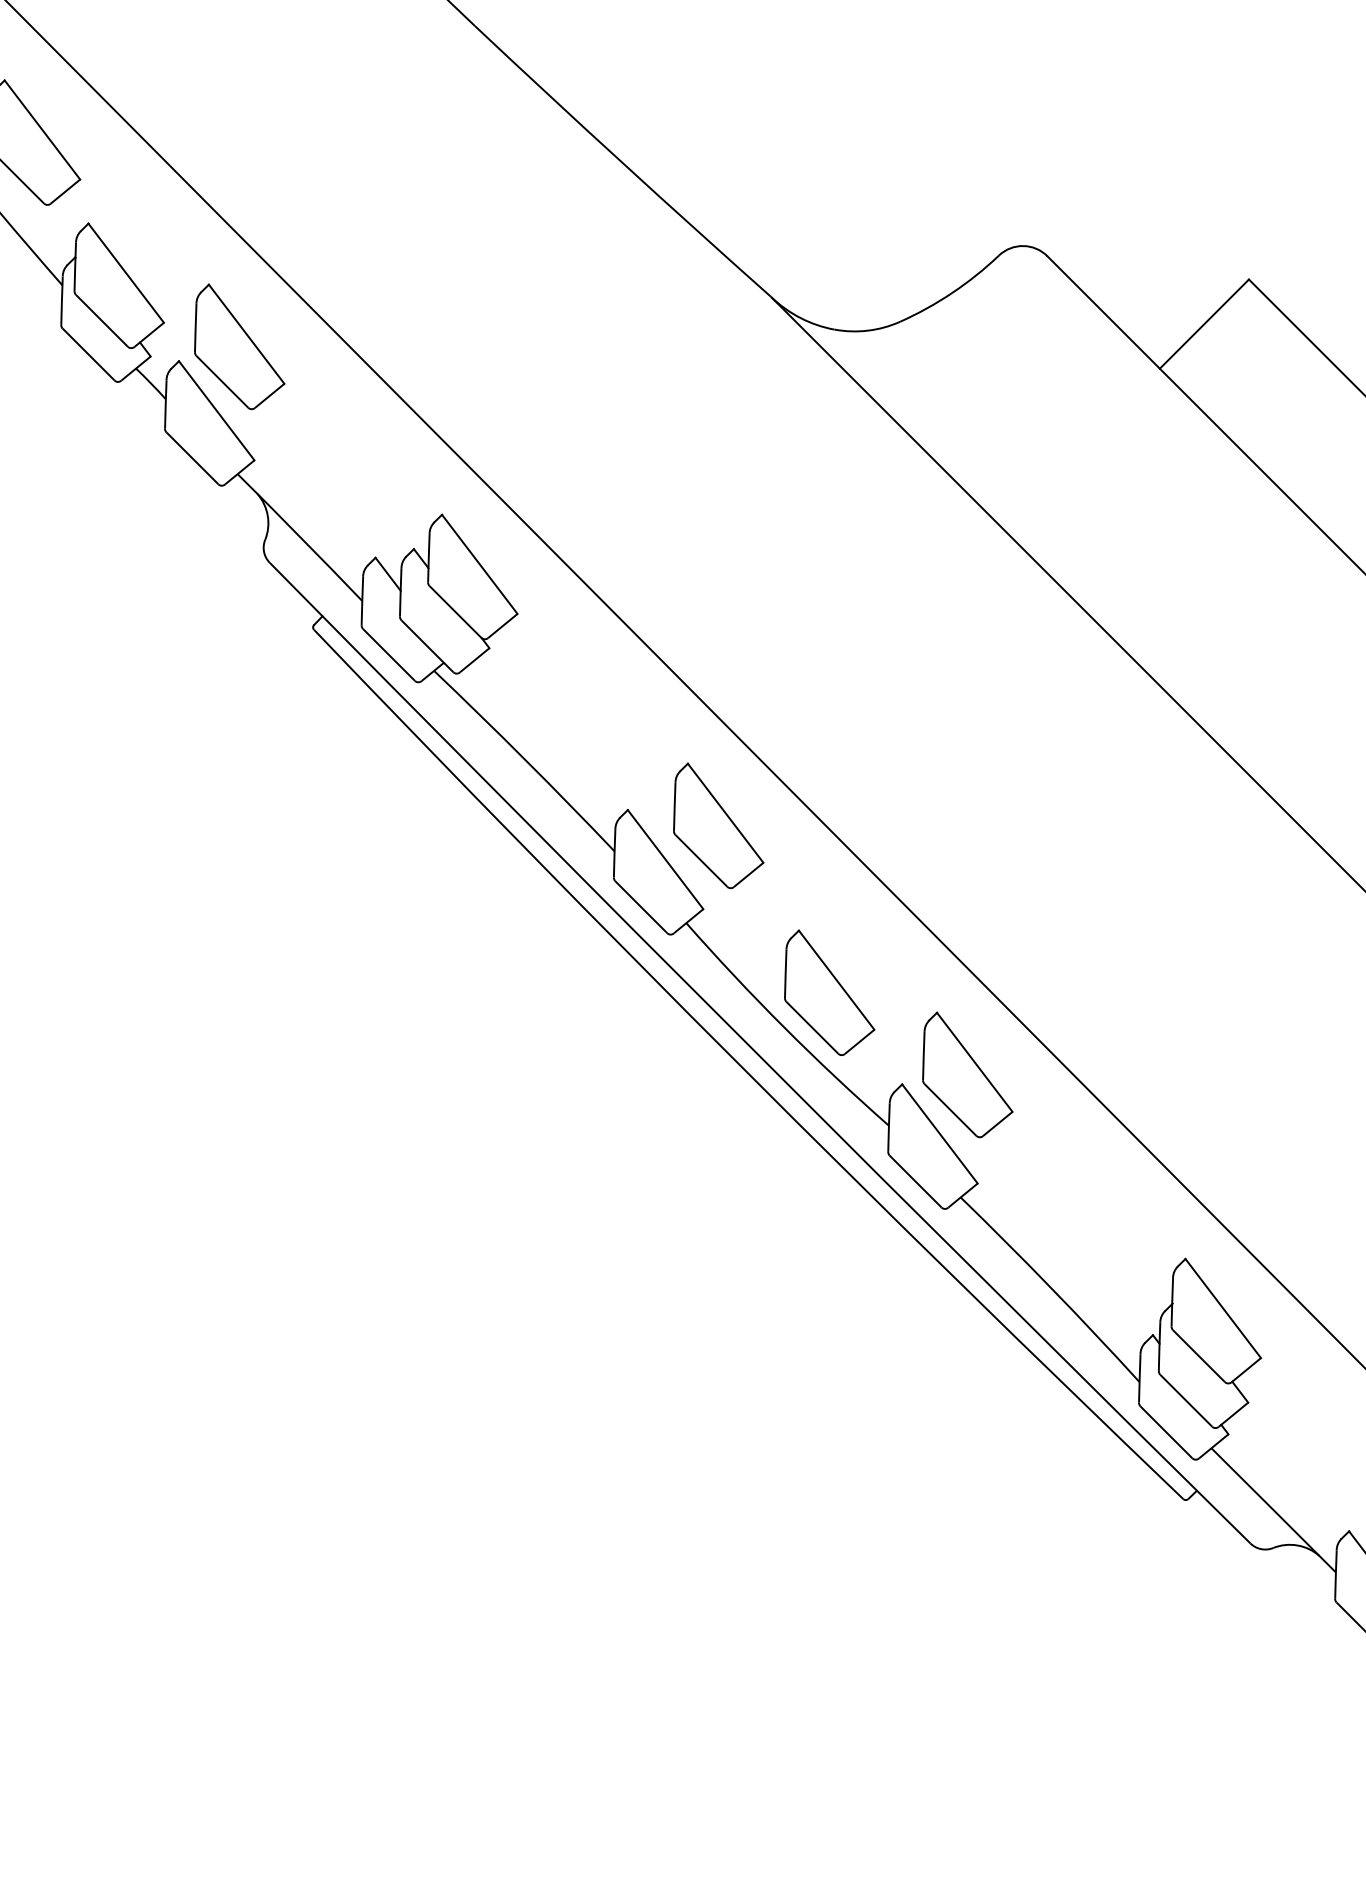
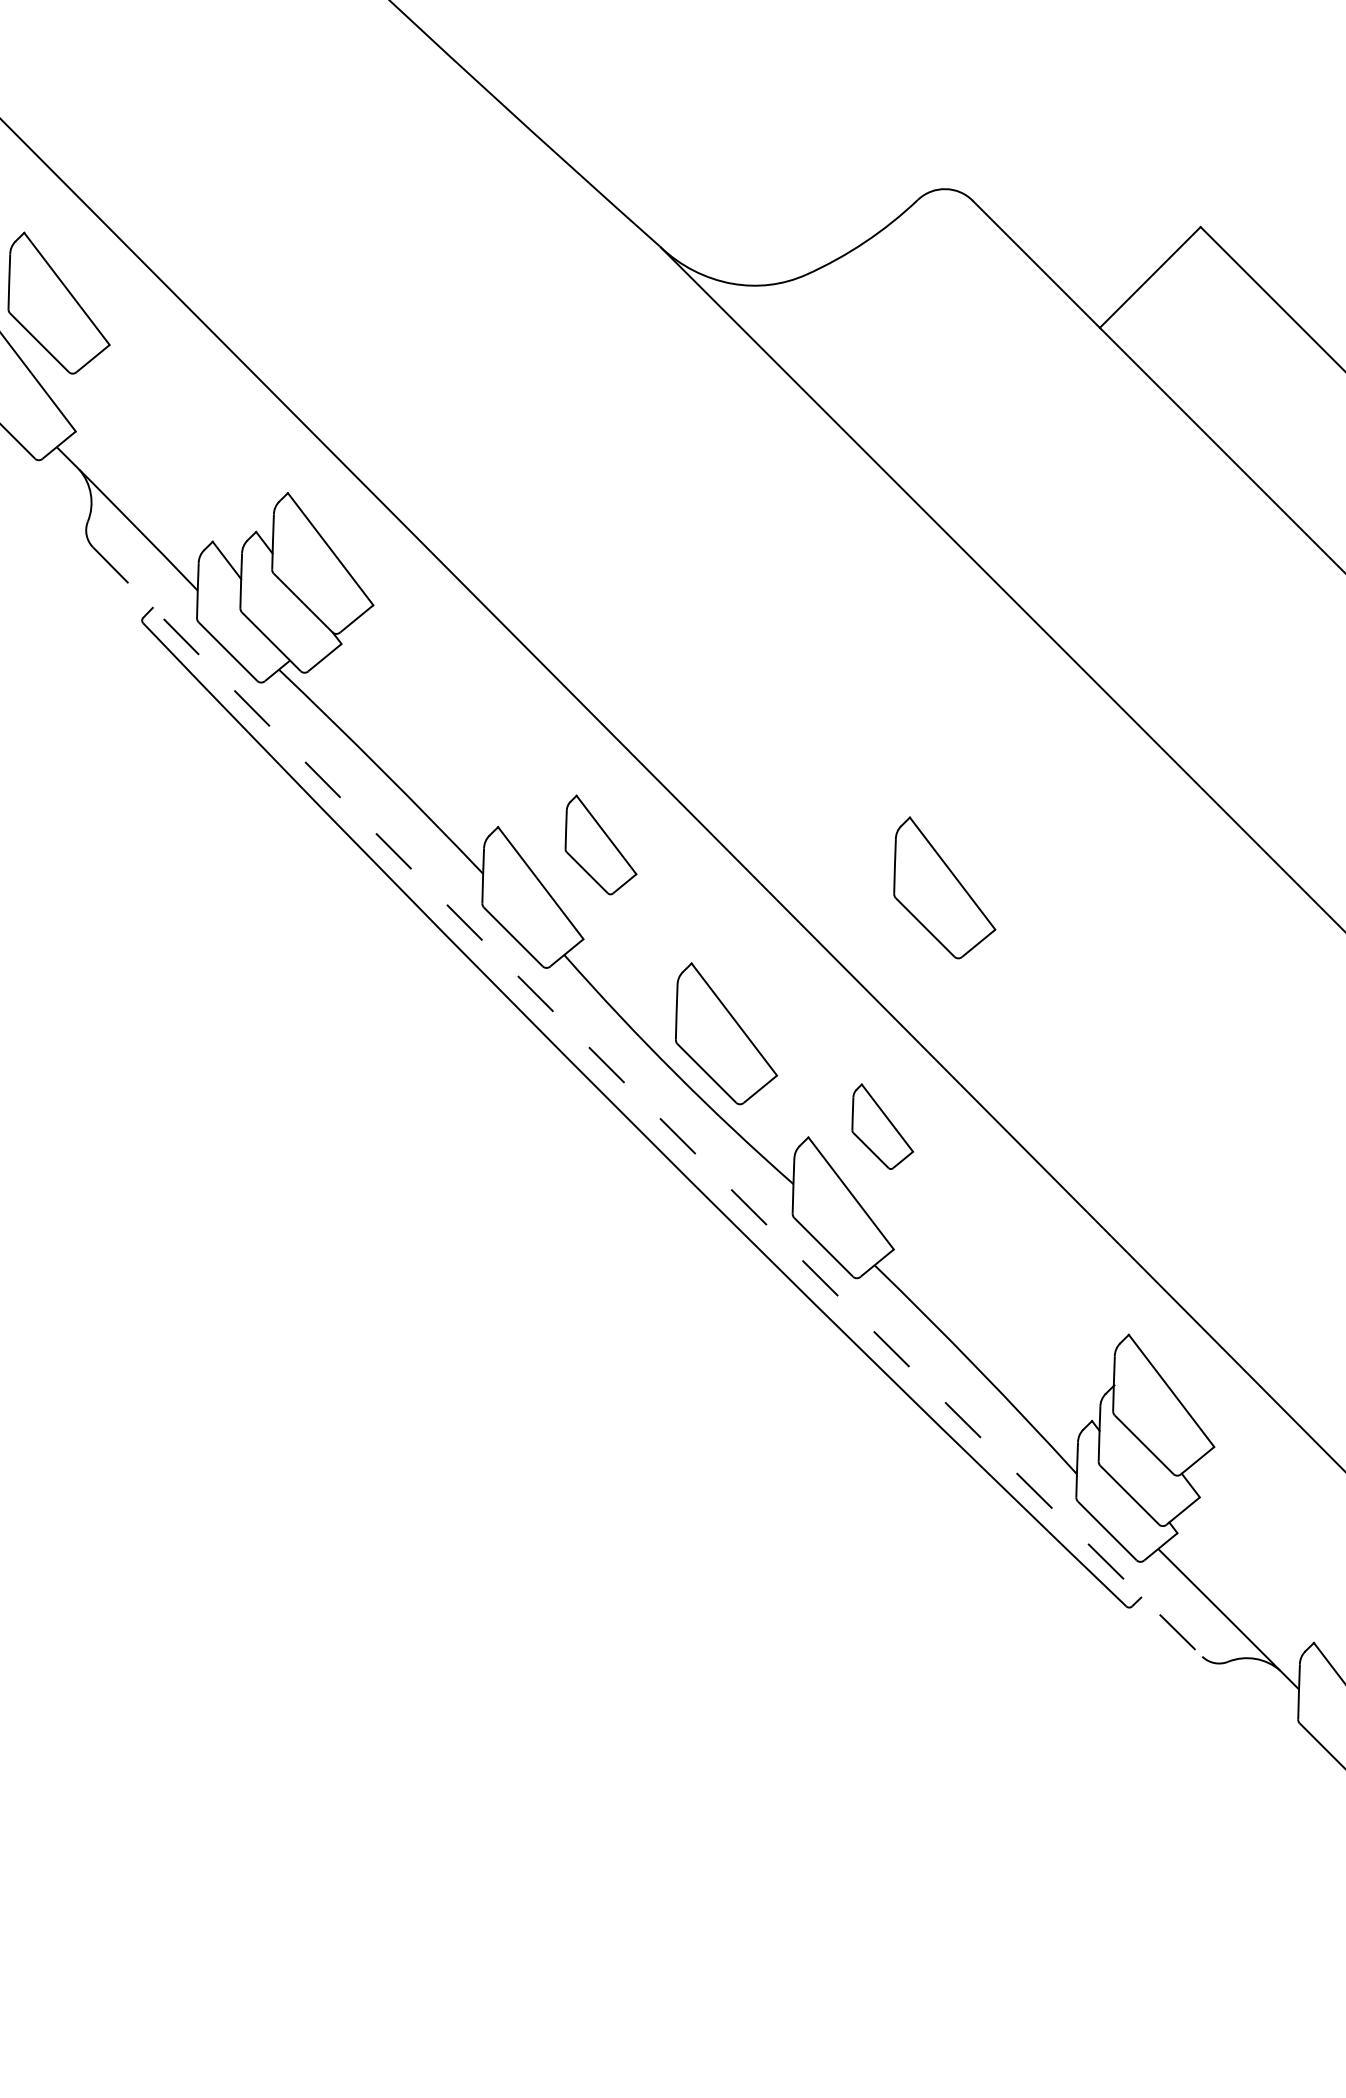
part: (718, 825) -> (600, 844), size x0.7
part: (1022, 863) -> (944, 887), added
arc: (758, 1054) -> (645, 1103), solid -> dashed
part: (967, 1074) -> (882, 1126), size x0.6

